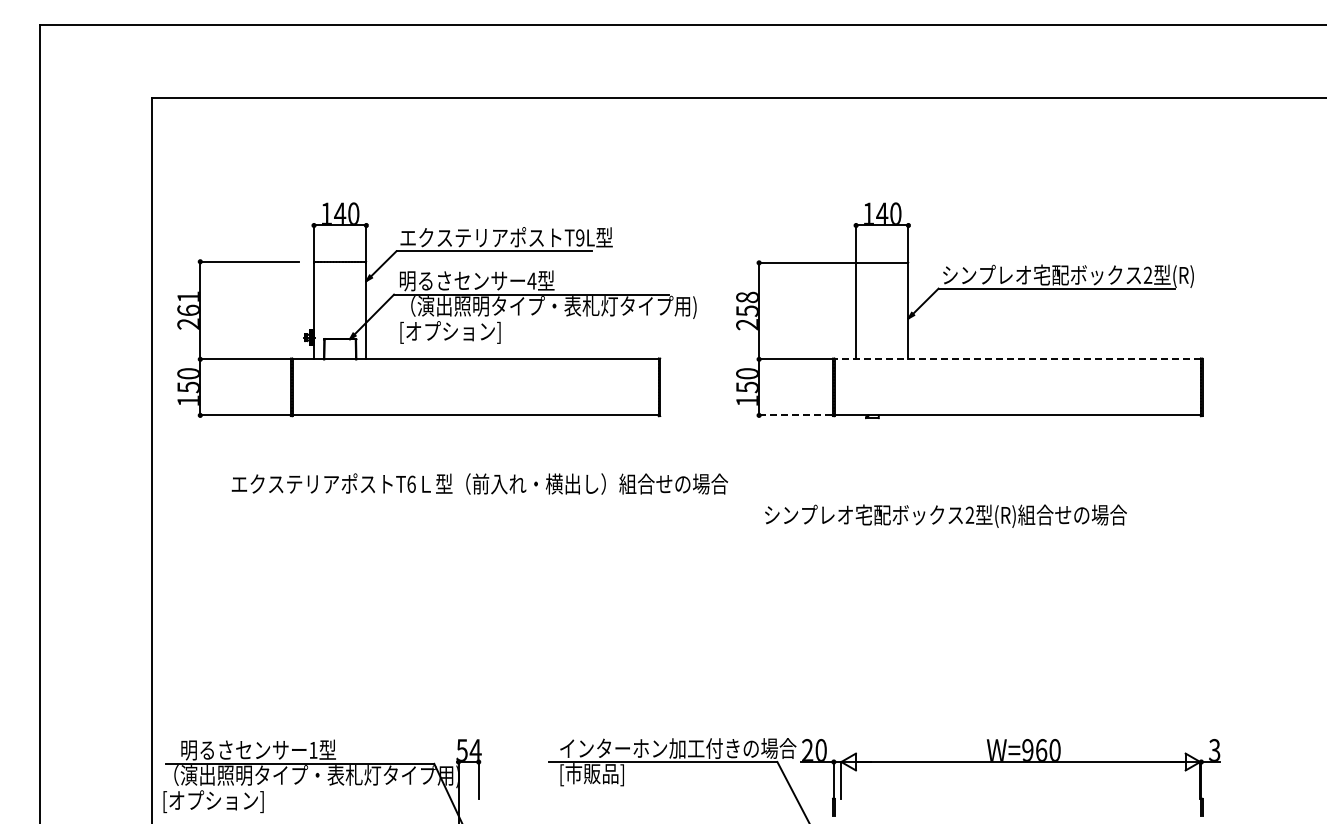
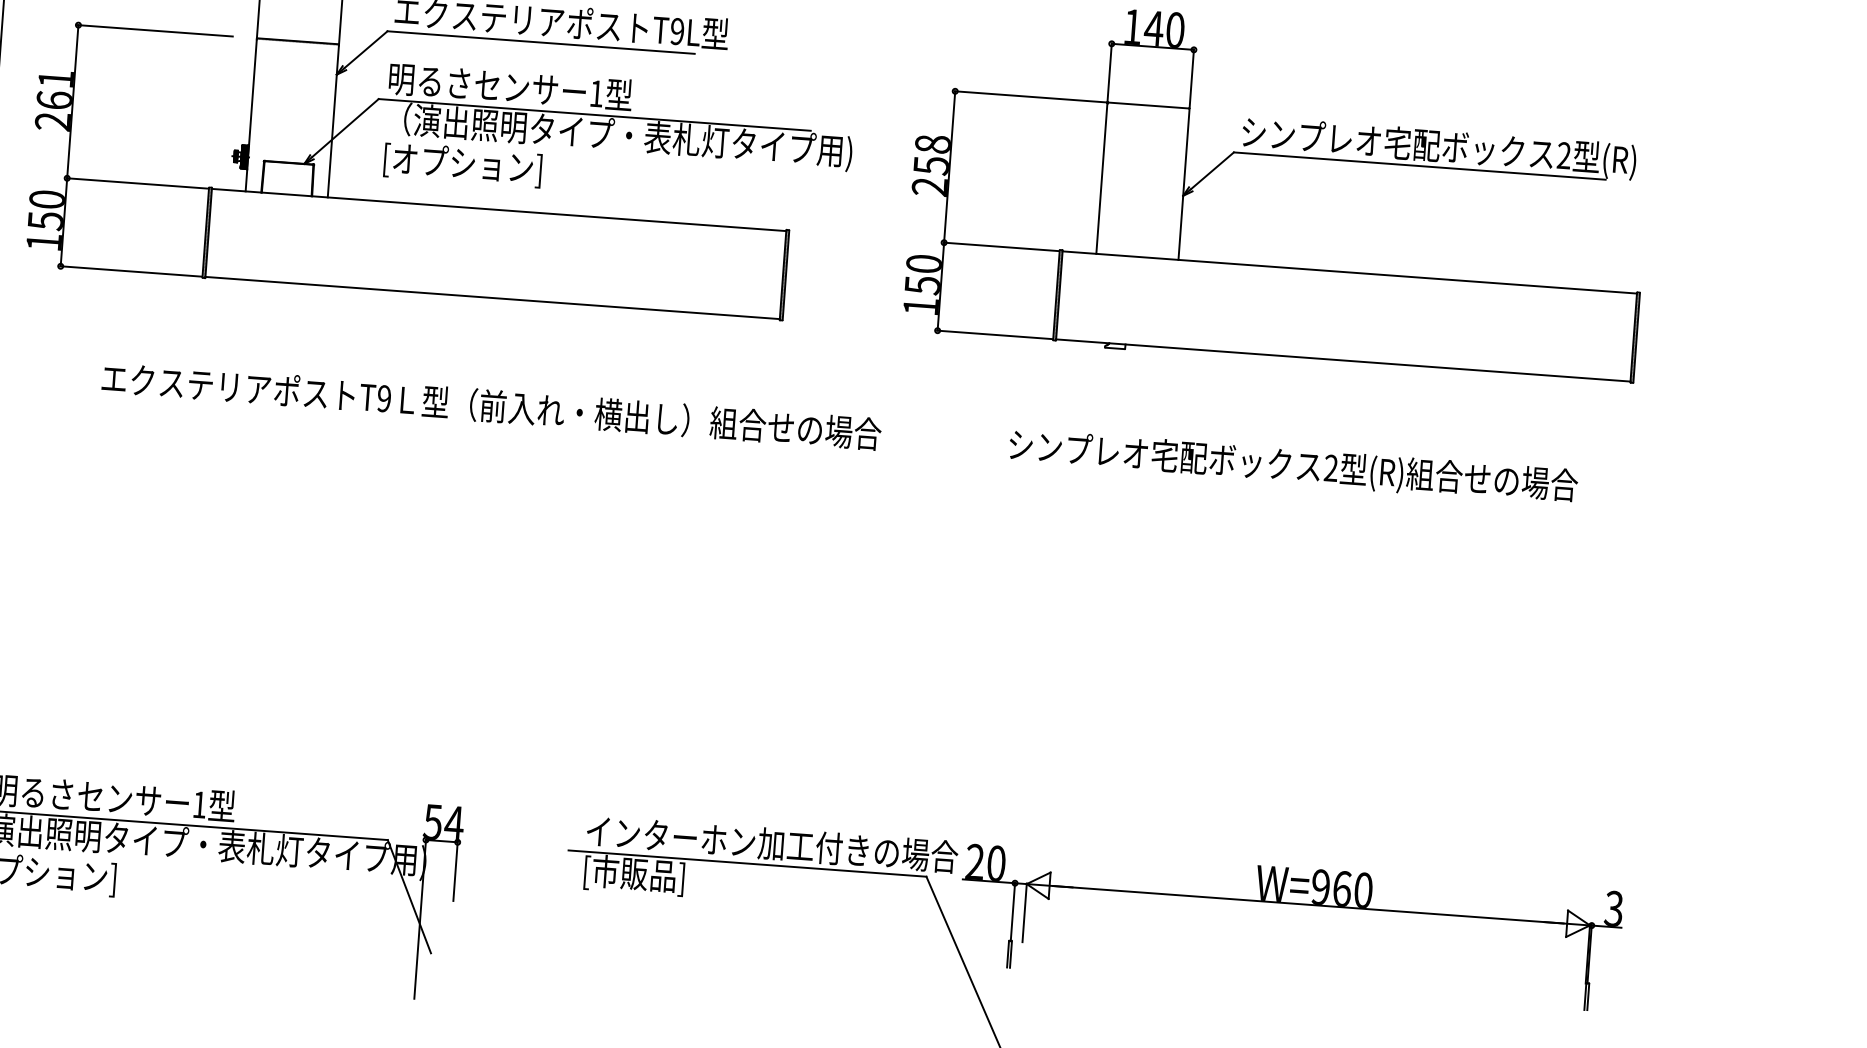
text: (531, 280) -> (596, 92), 4 -> 1
line: (1017, 359) -> (1349, 272), dashed -> solid
line: (795, 415) -> (994, 335), dashed -> solid
text: (411, 483) -> (384, 397), T6 -> T9
text: (945, 515) -> (1292, 465), moved

